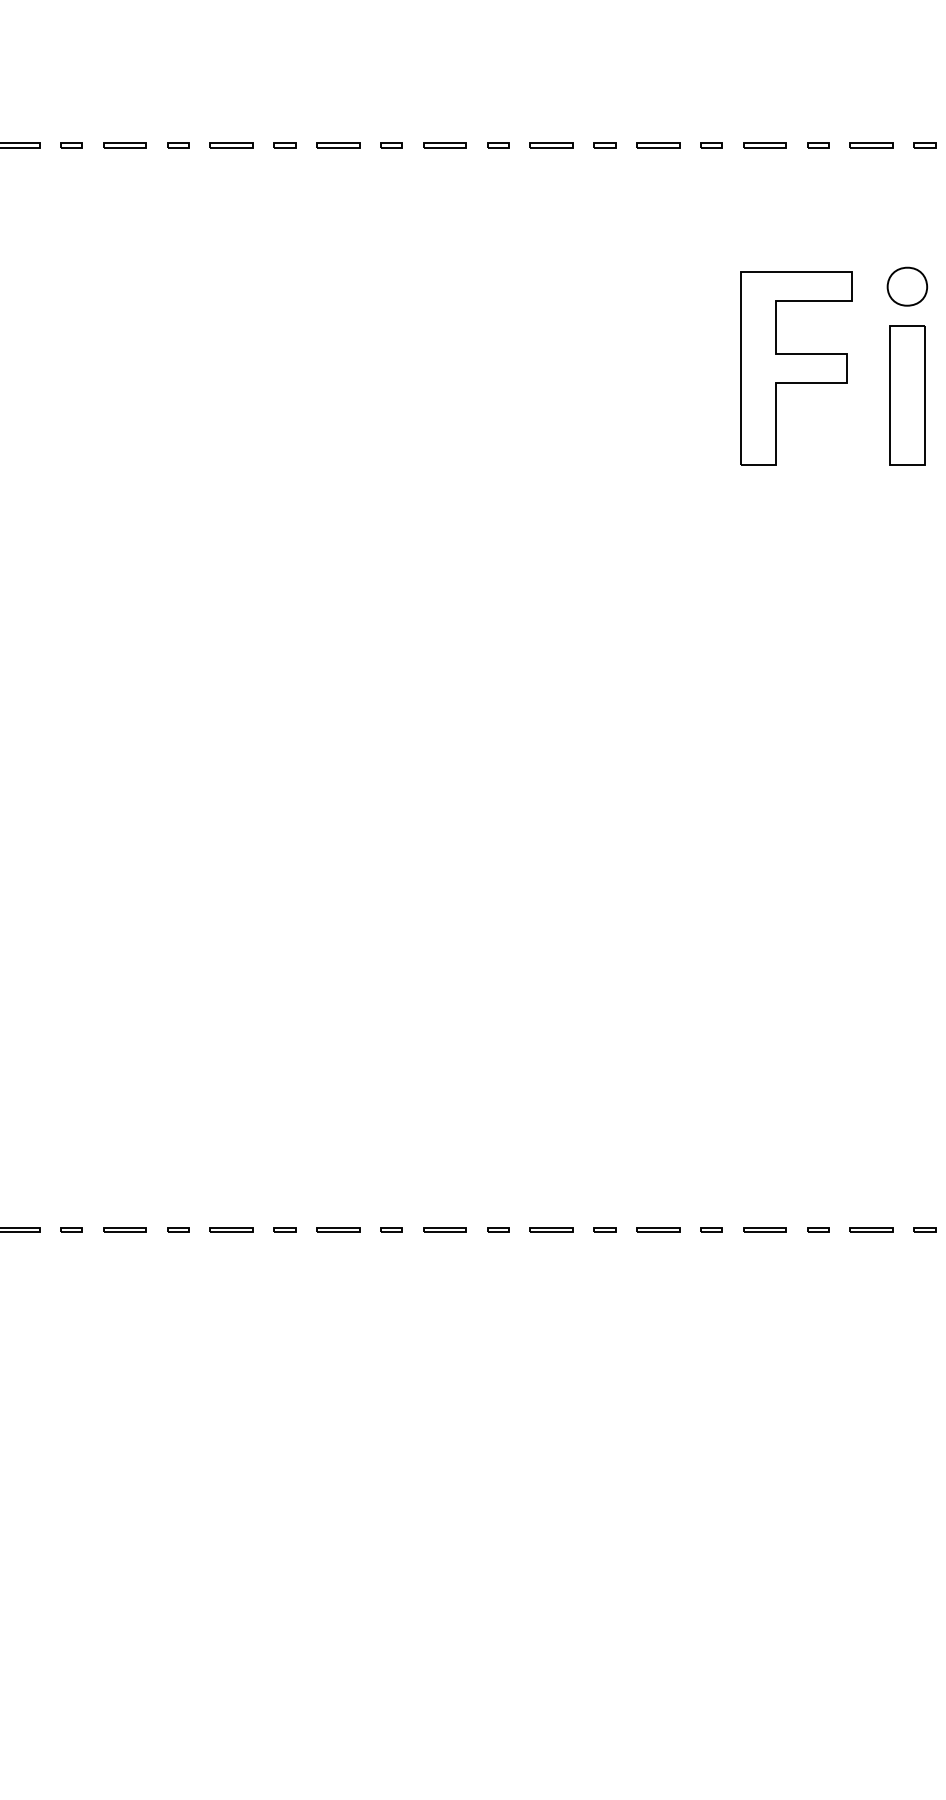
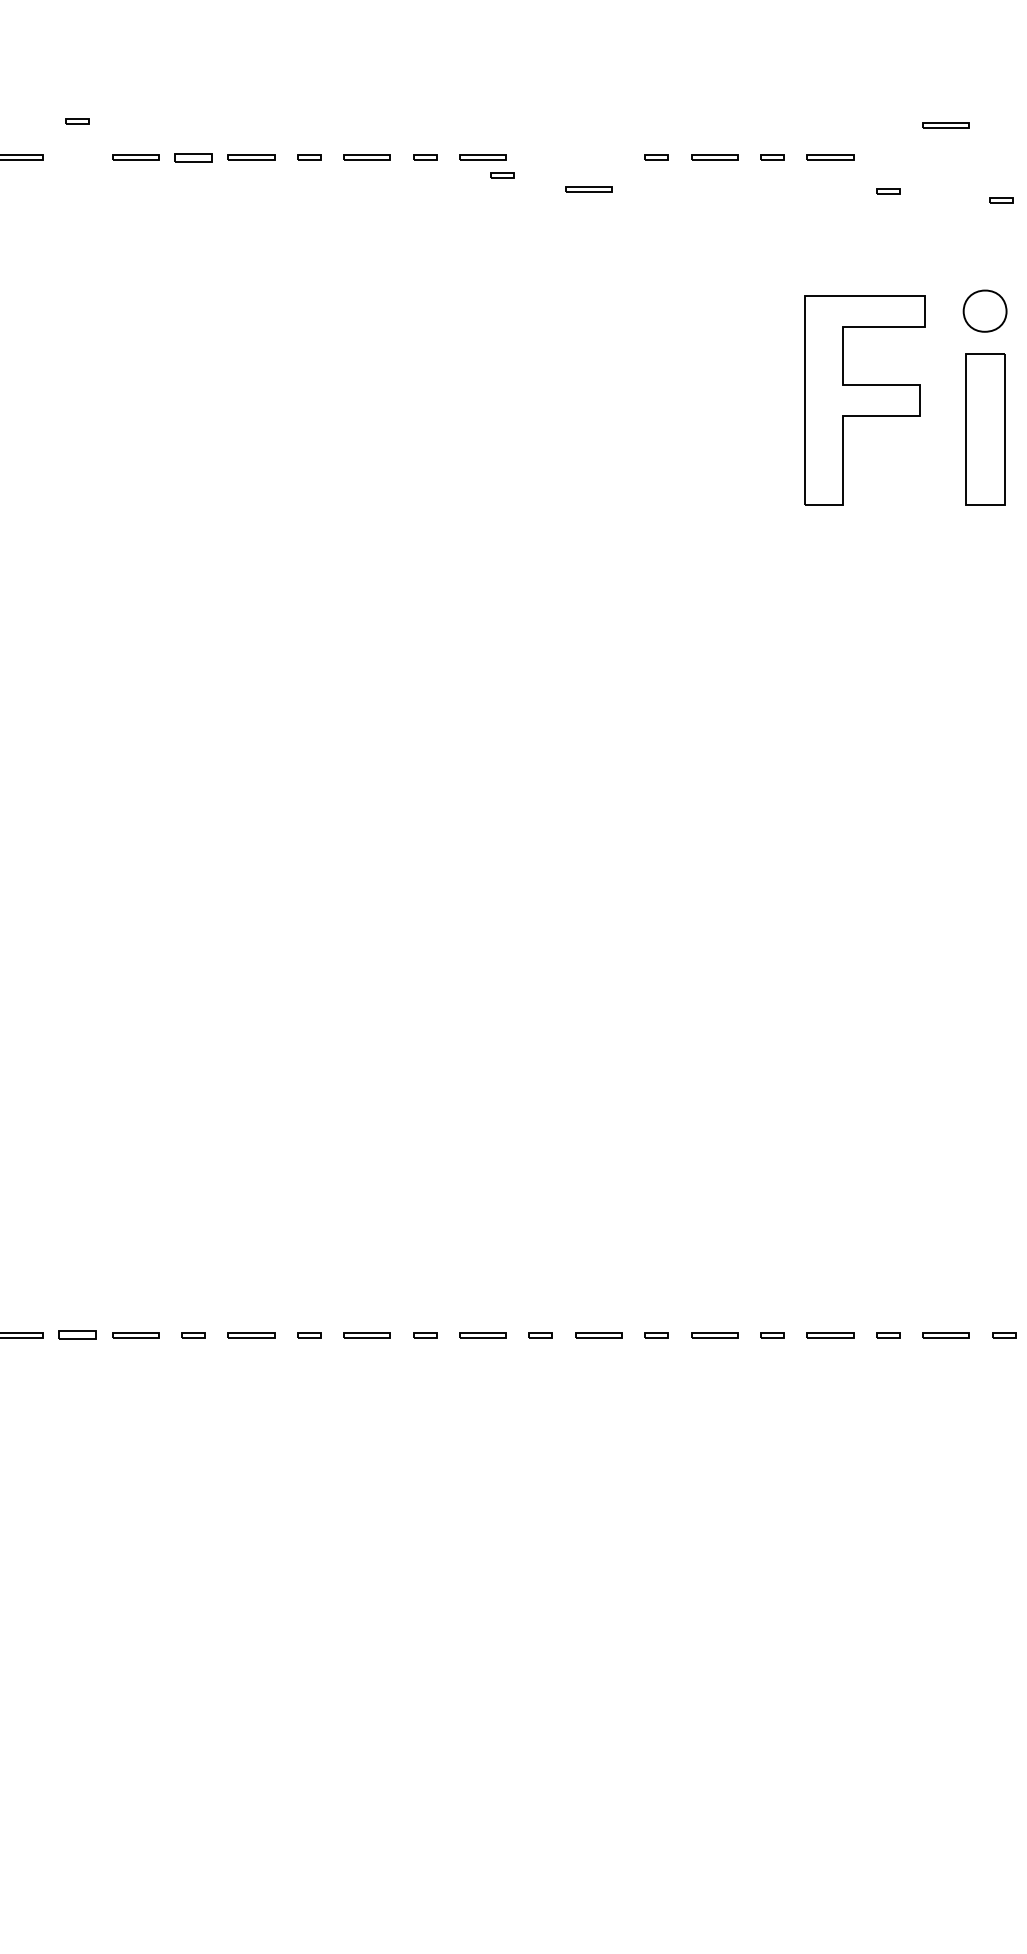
part: (71, 145) -> (77, 121), moved
part: (178, 145) -> (193, 157), size x1.6
part: (497, 145) -> (502, 175), moved
part: (551, 145) -> (588, 189), moved
part: (818, 145) -> (888, 191), moved
part: (870, 145) -> (945, 125), moved
part: (925, 145) -> (1001, 200), moved
part: (71, 1230) -> (77, 1335), size x1.6

